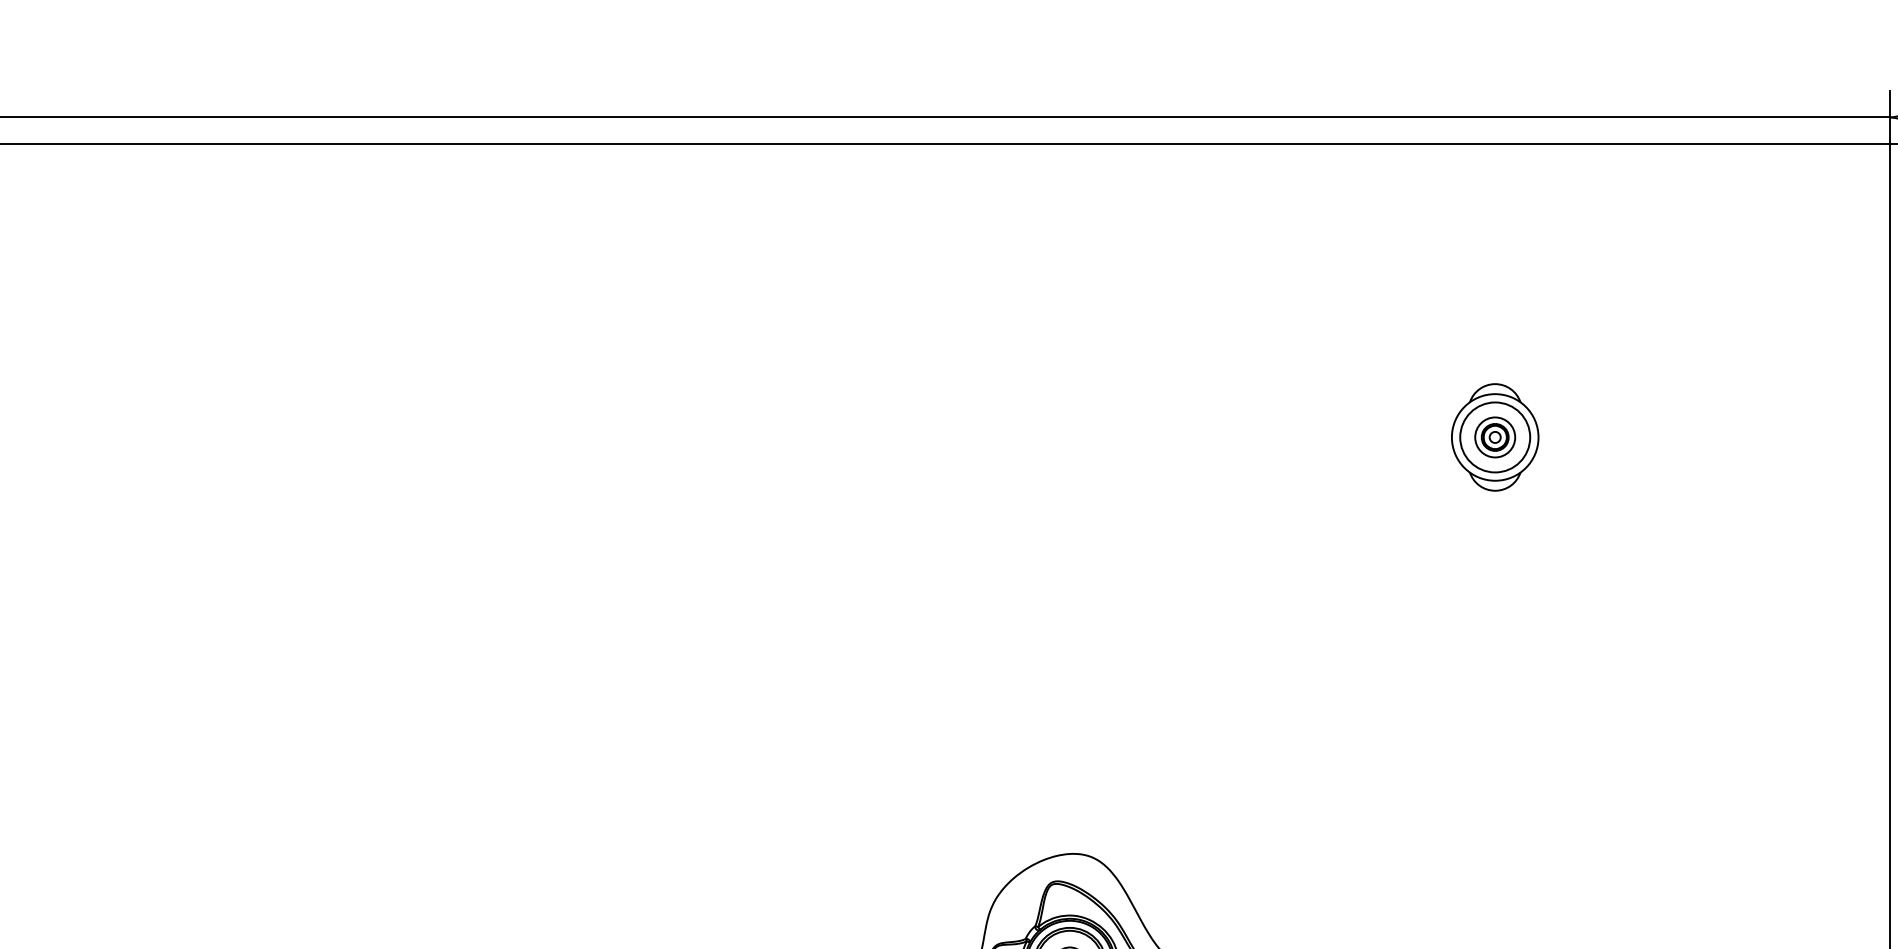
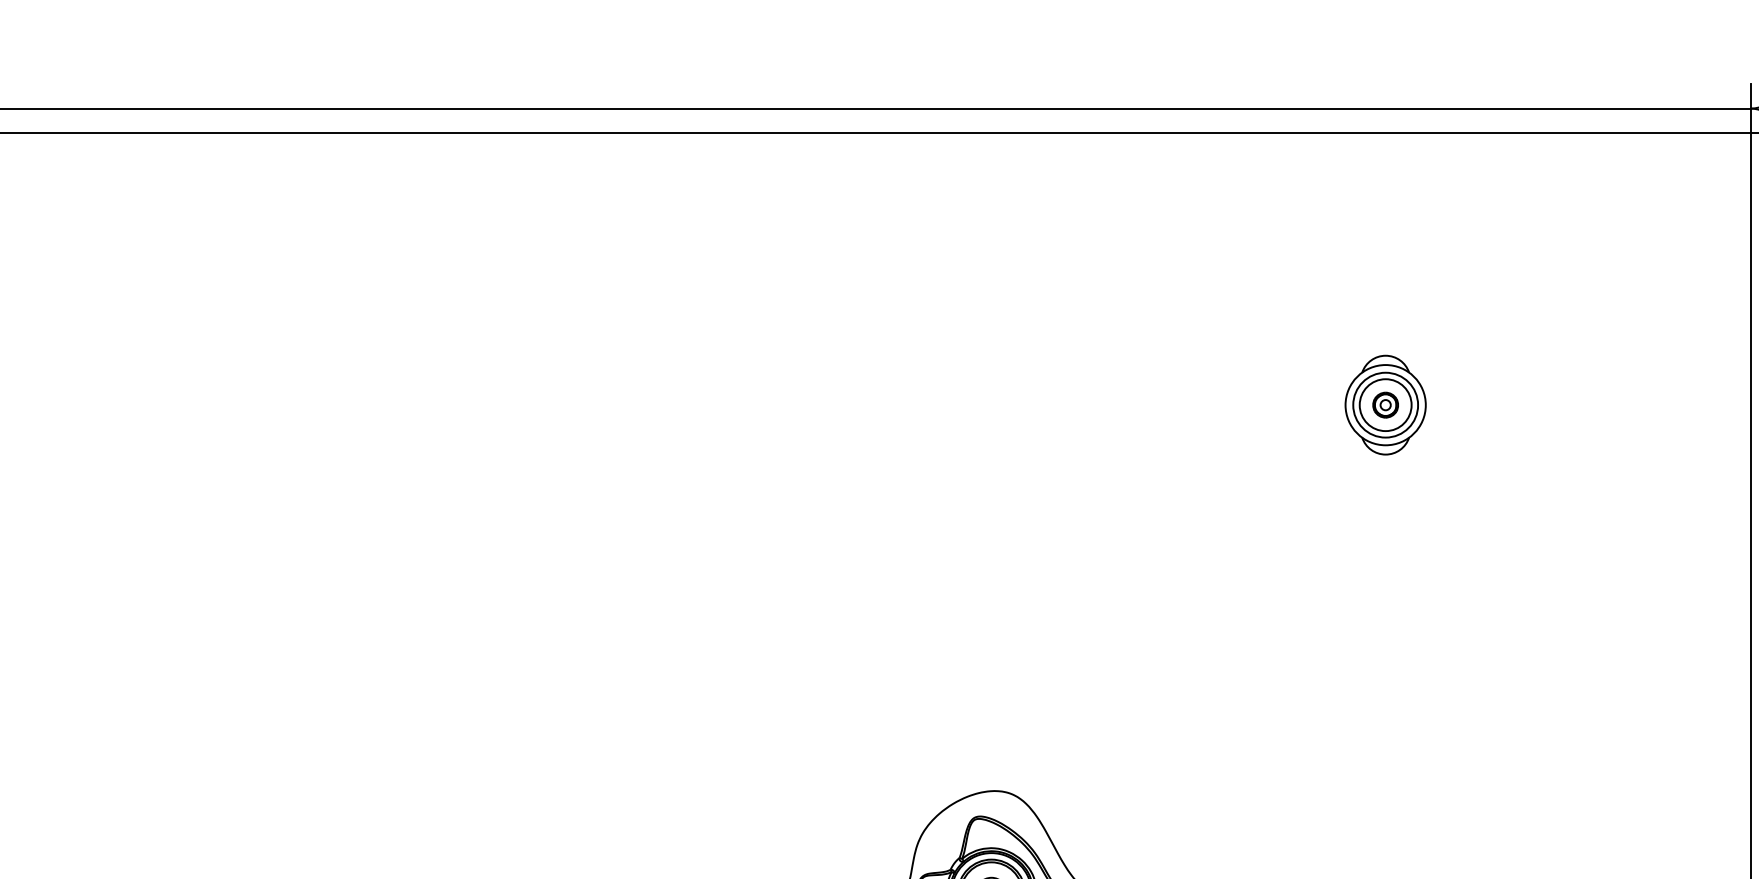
circle: (1495, 437) -> (1385, 405), size x1.4

